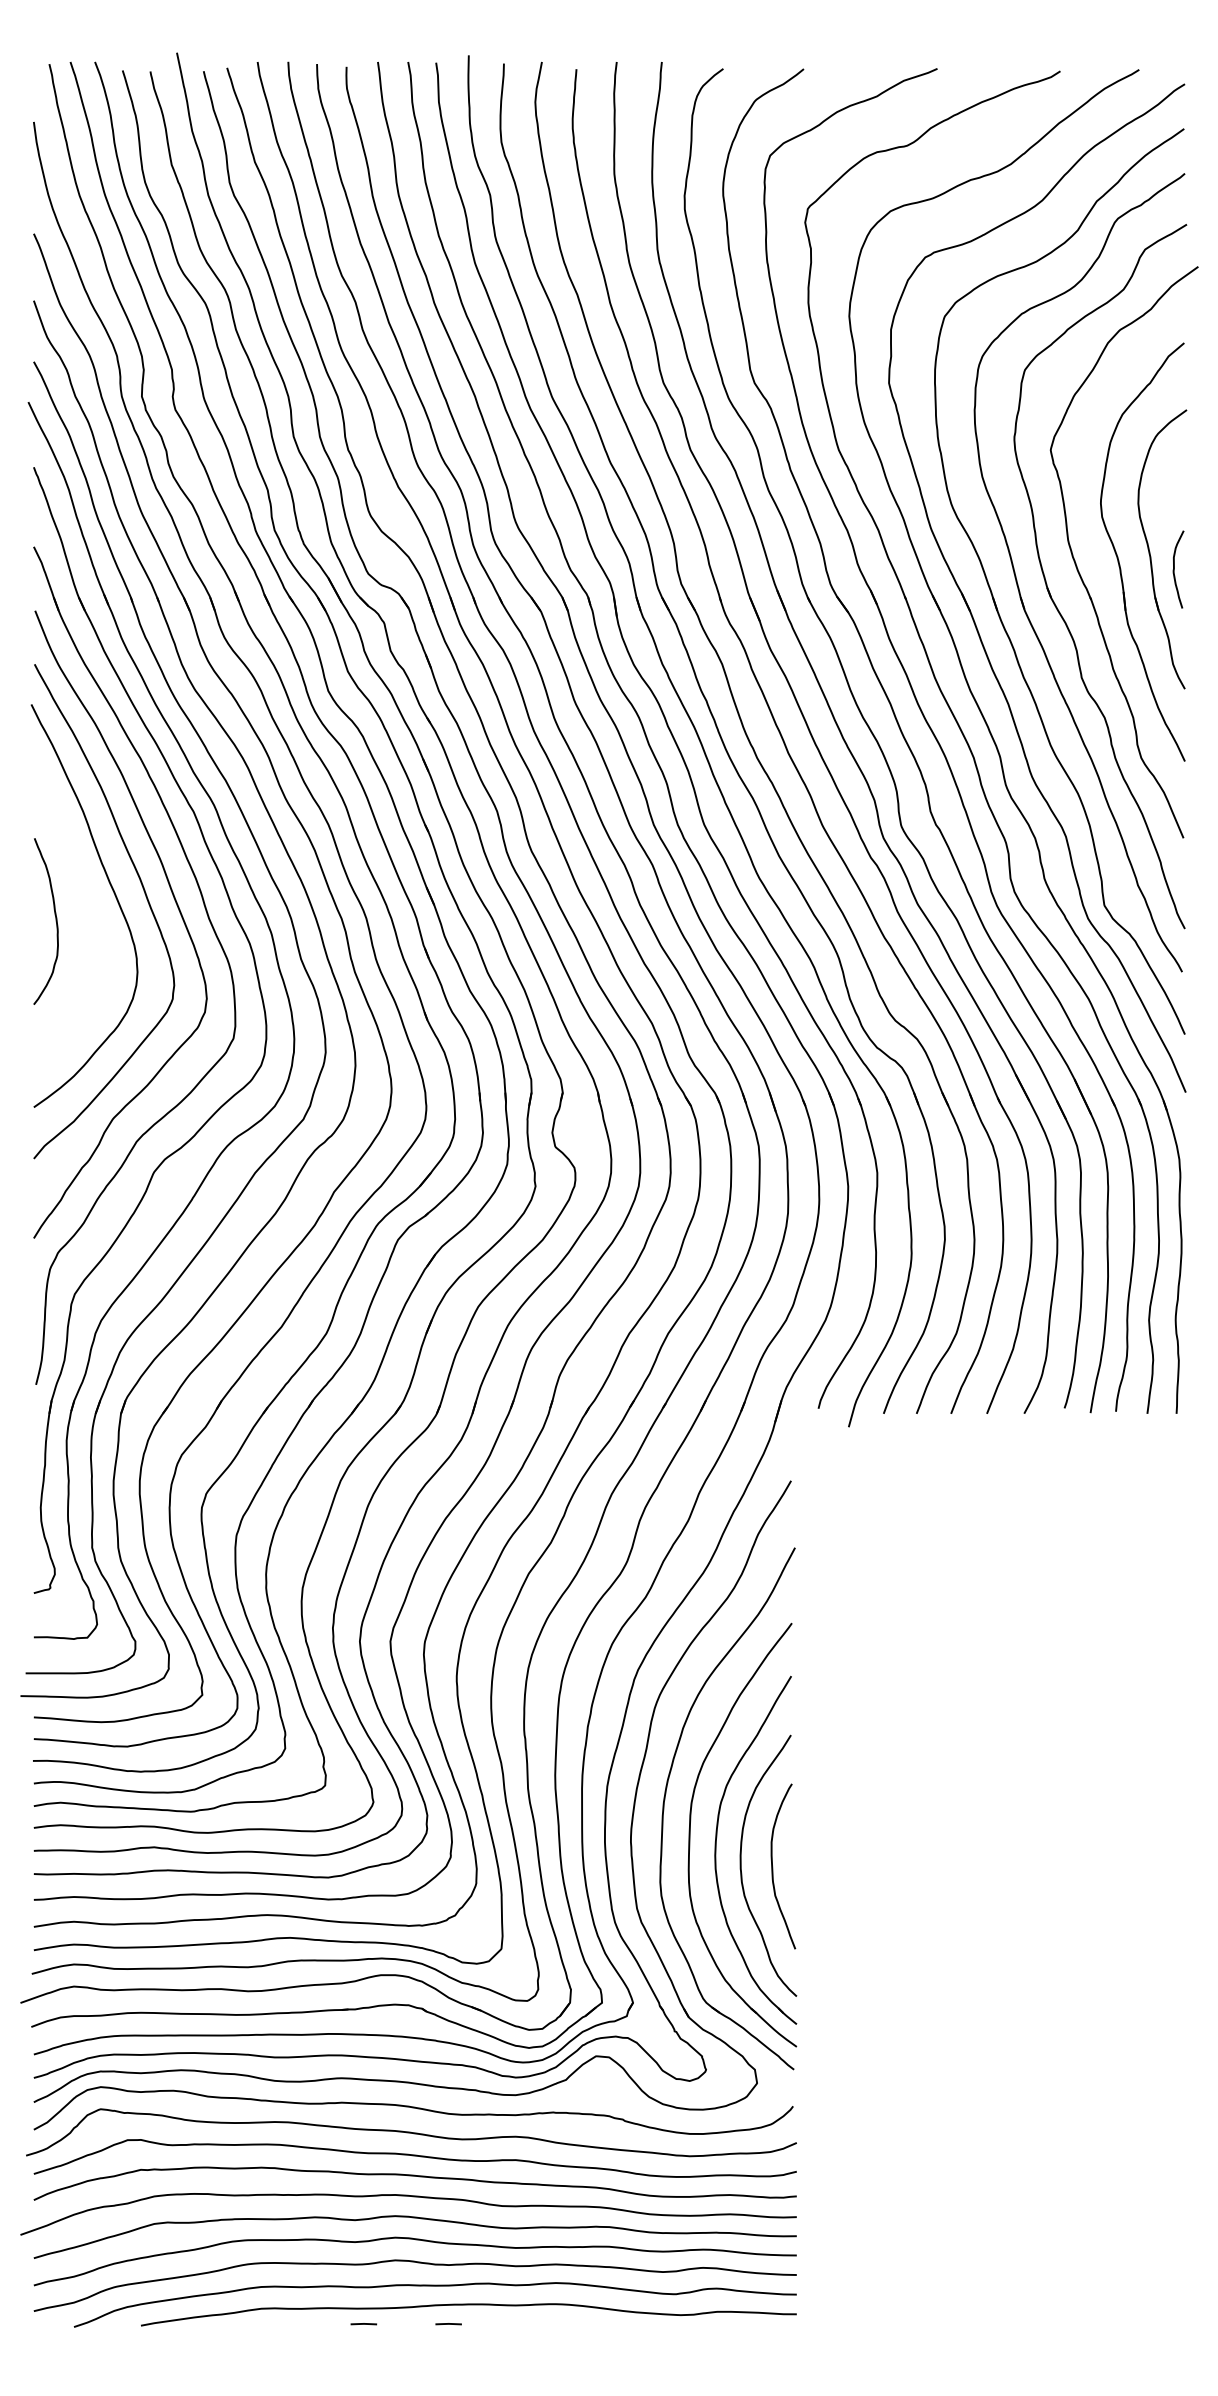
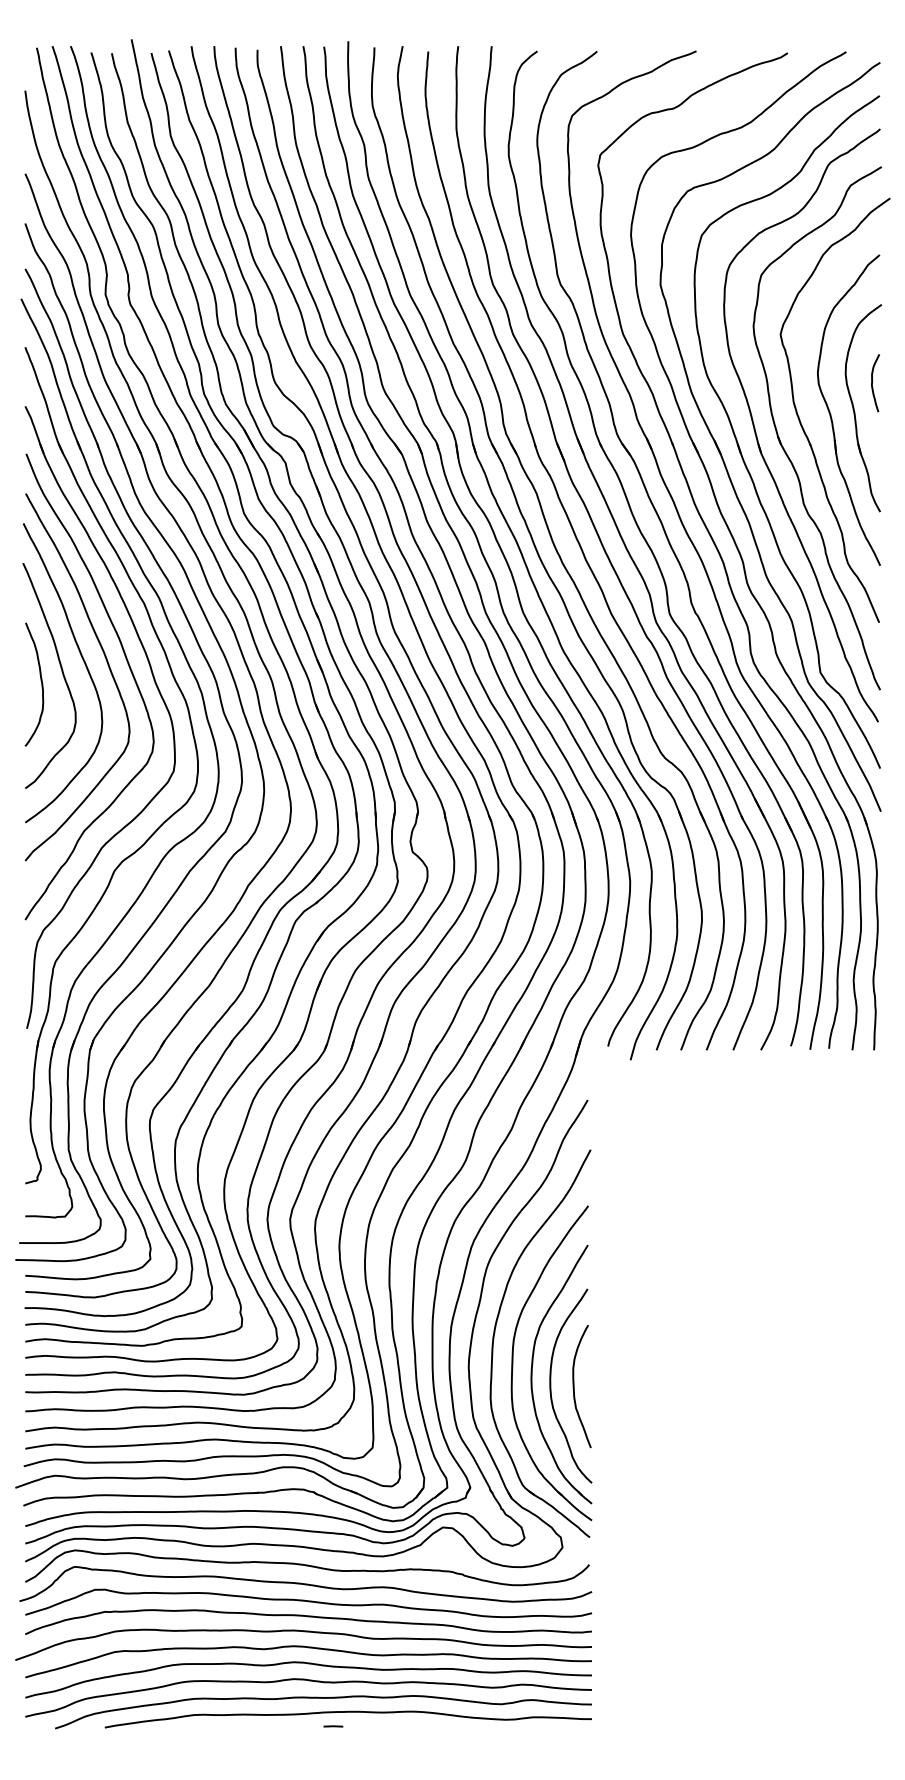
curve: (1174, 569) -> (872, 383), moved
curve: (82, 903) -> (61, 671), added
line: (363, 2324) -> (270, 1726), removed

